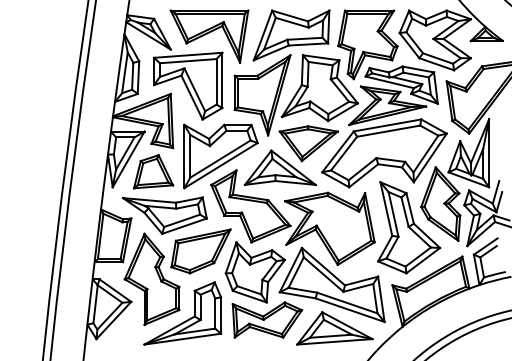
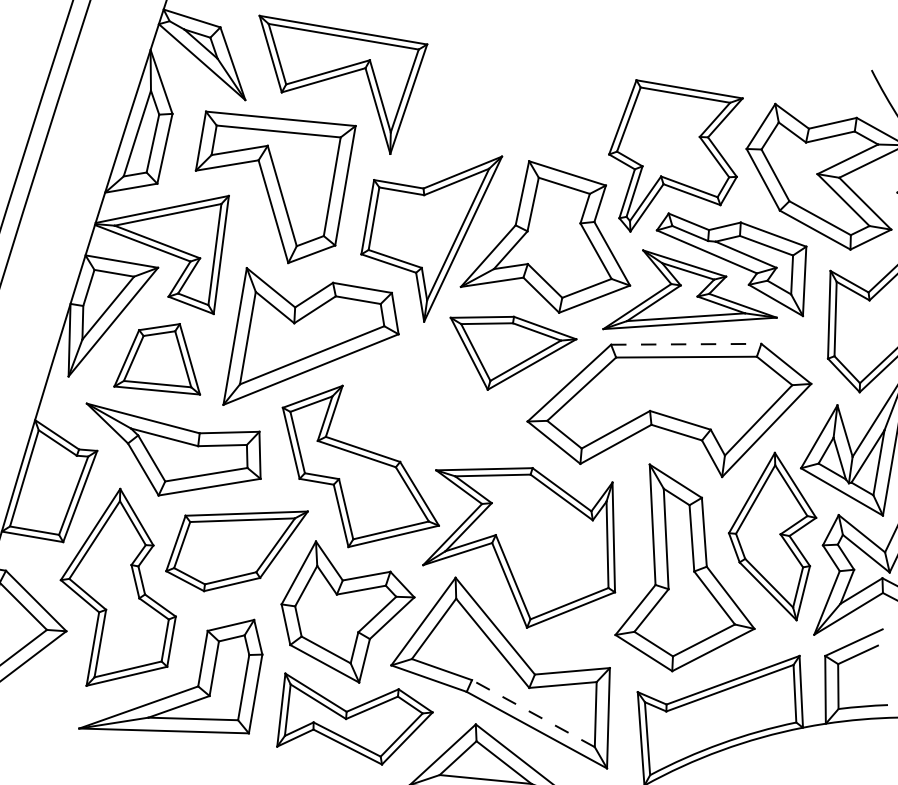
part: (291, 35) -> (511, 114), removed
line: (388, 125) -> (688, 344), solid -> dashed
part: (279, 167) -> (436, 395), removed
line: (347, 303) -> (533, 714), solid -> dashed

